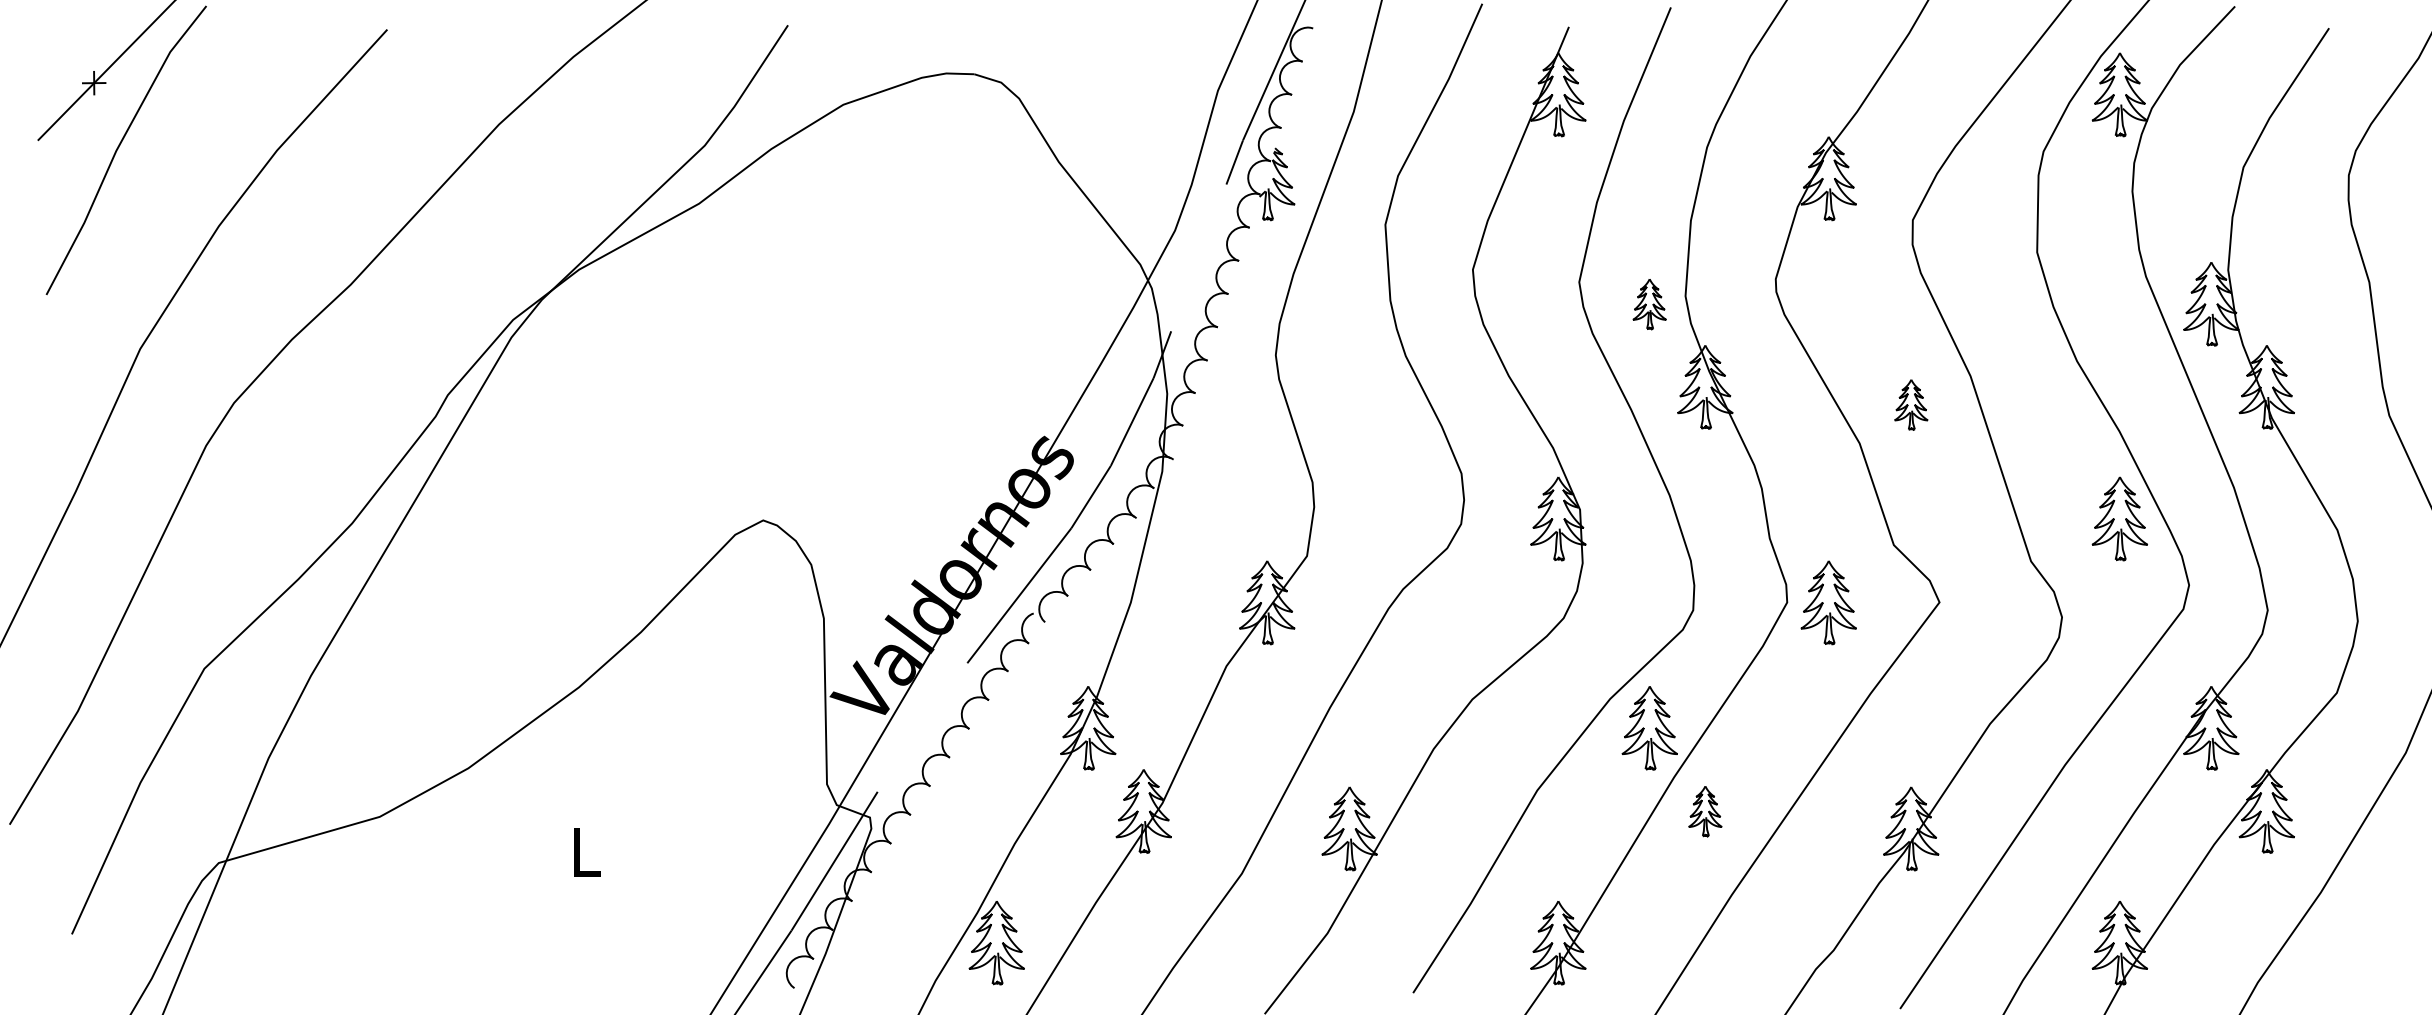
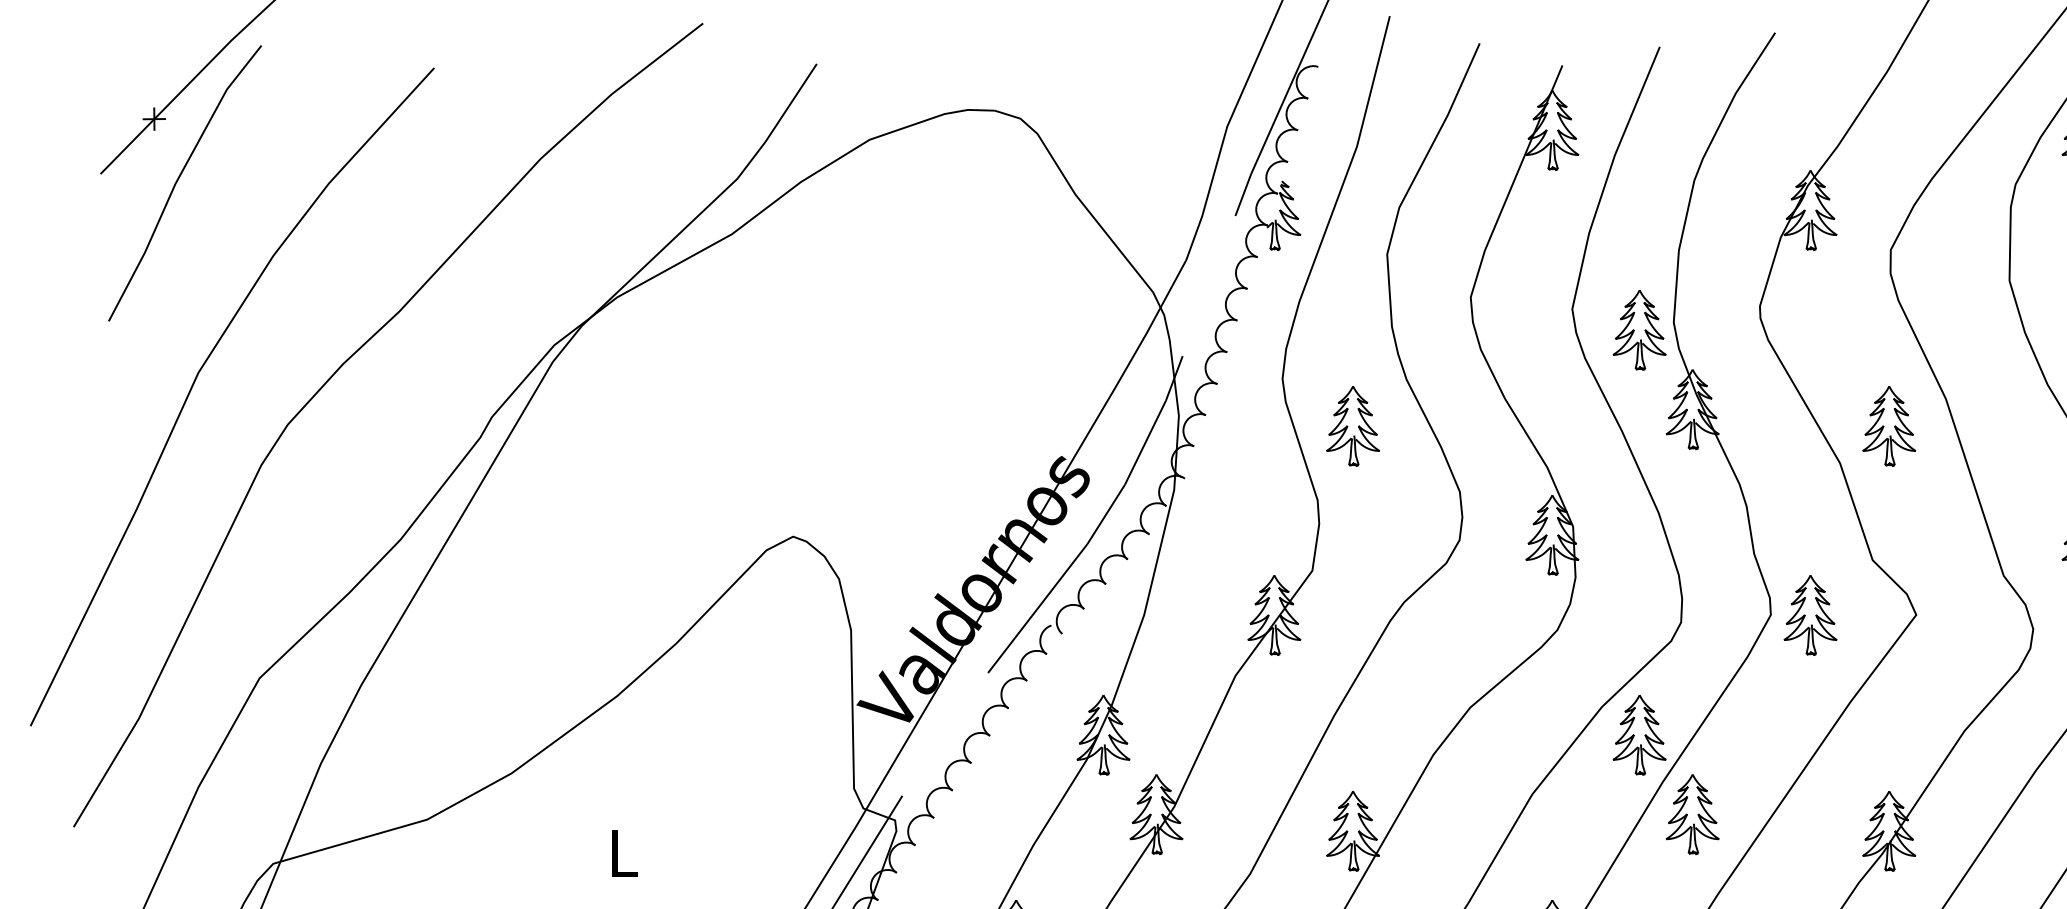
part: (1649, 304) -> (1639, 330), size x1.67
part: (1349, 404) -> (1352, 425), added
part: (1911, 404) -> (1889, 425), size x1.67
part: (1705, 811) -> (1692, 814), size x1.67

